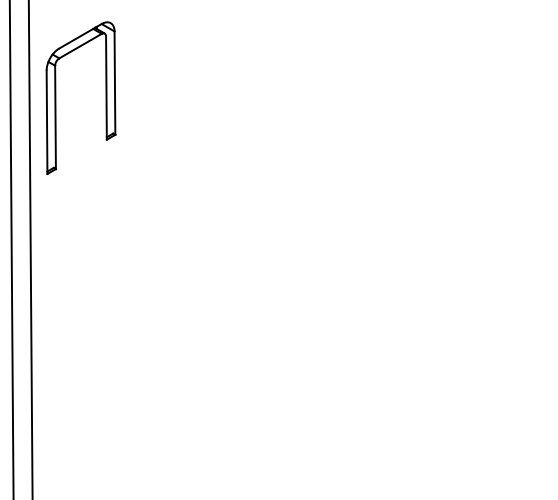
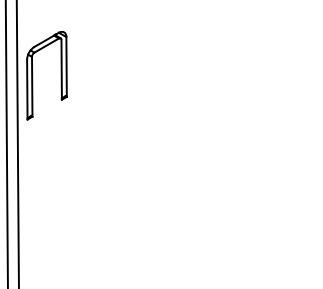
part: (57, 99) -> (33, 76), moved

